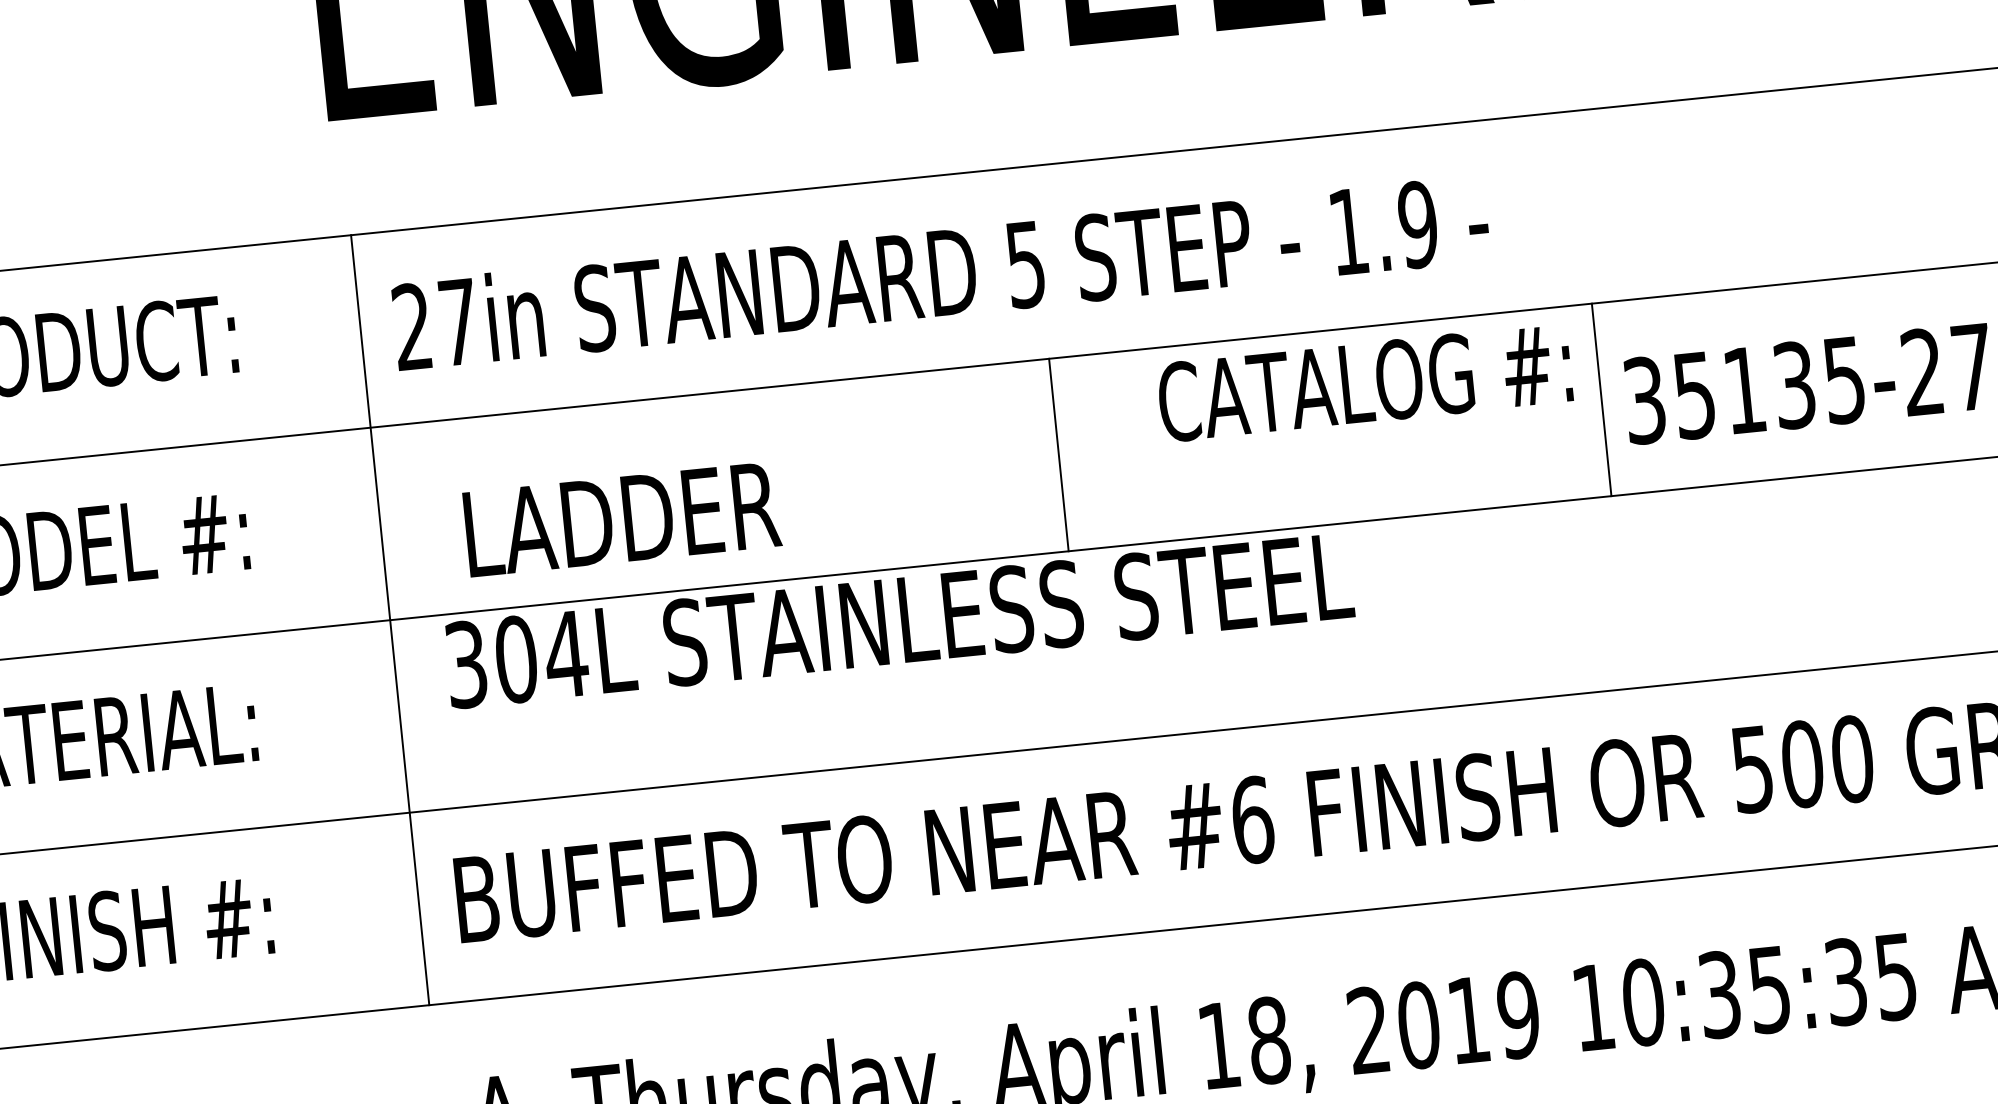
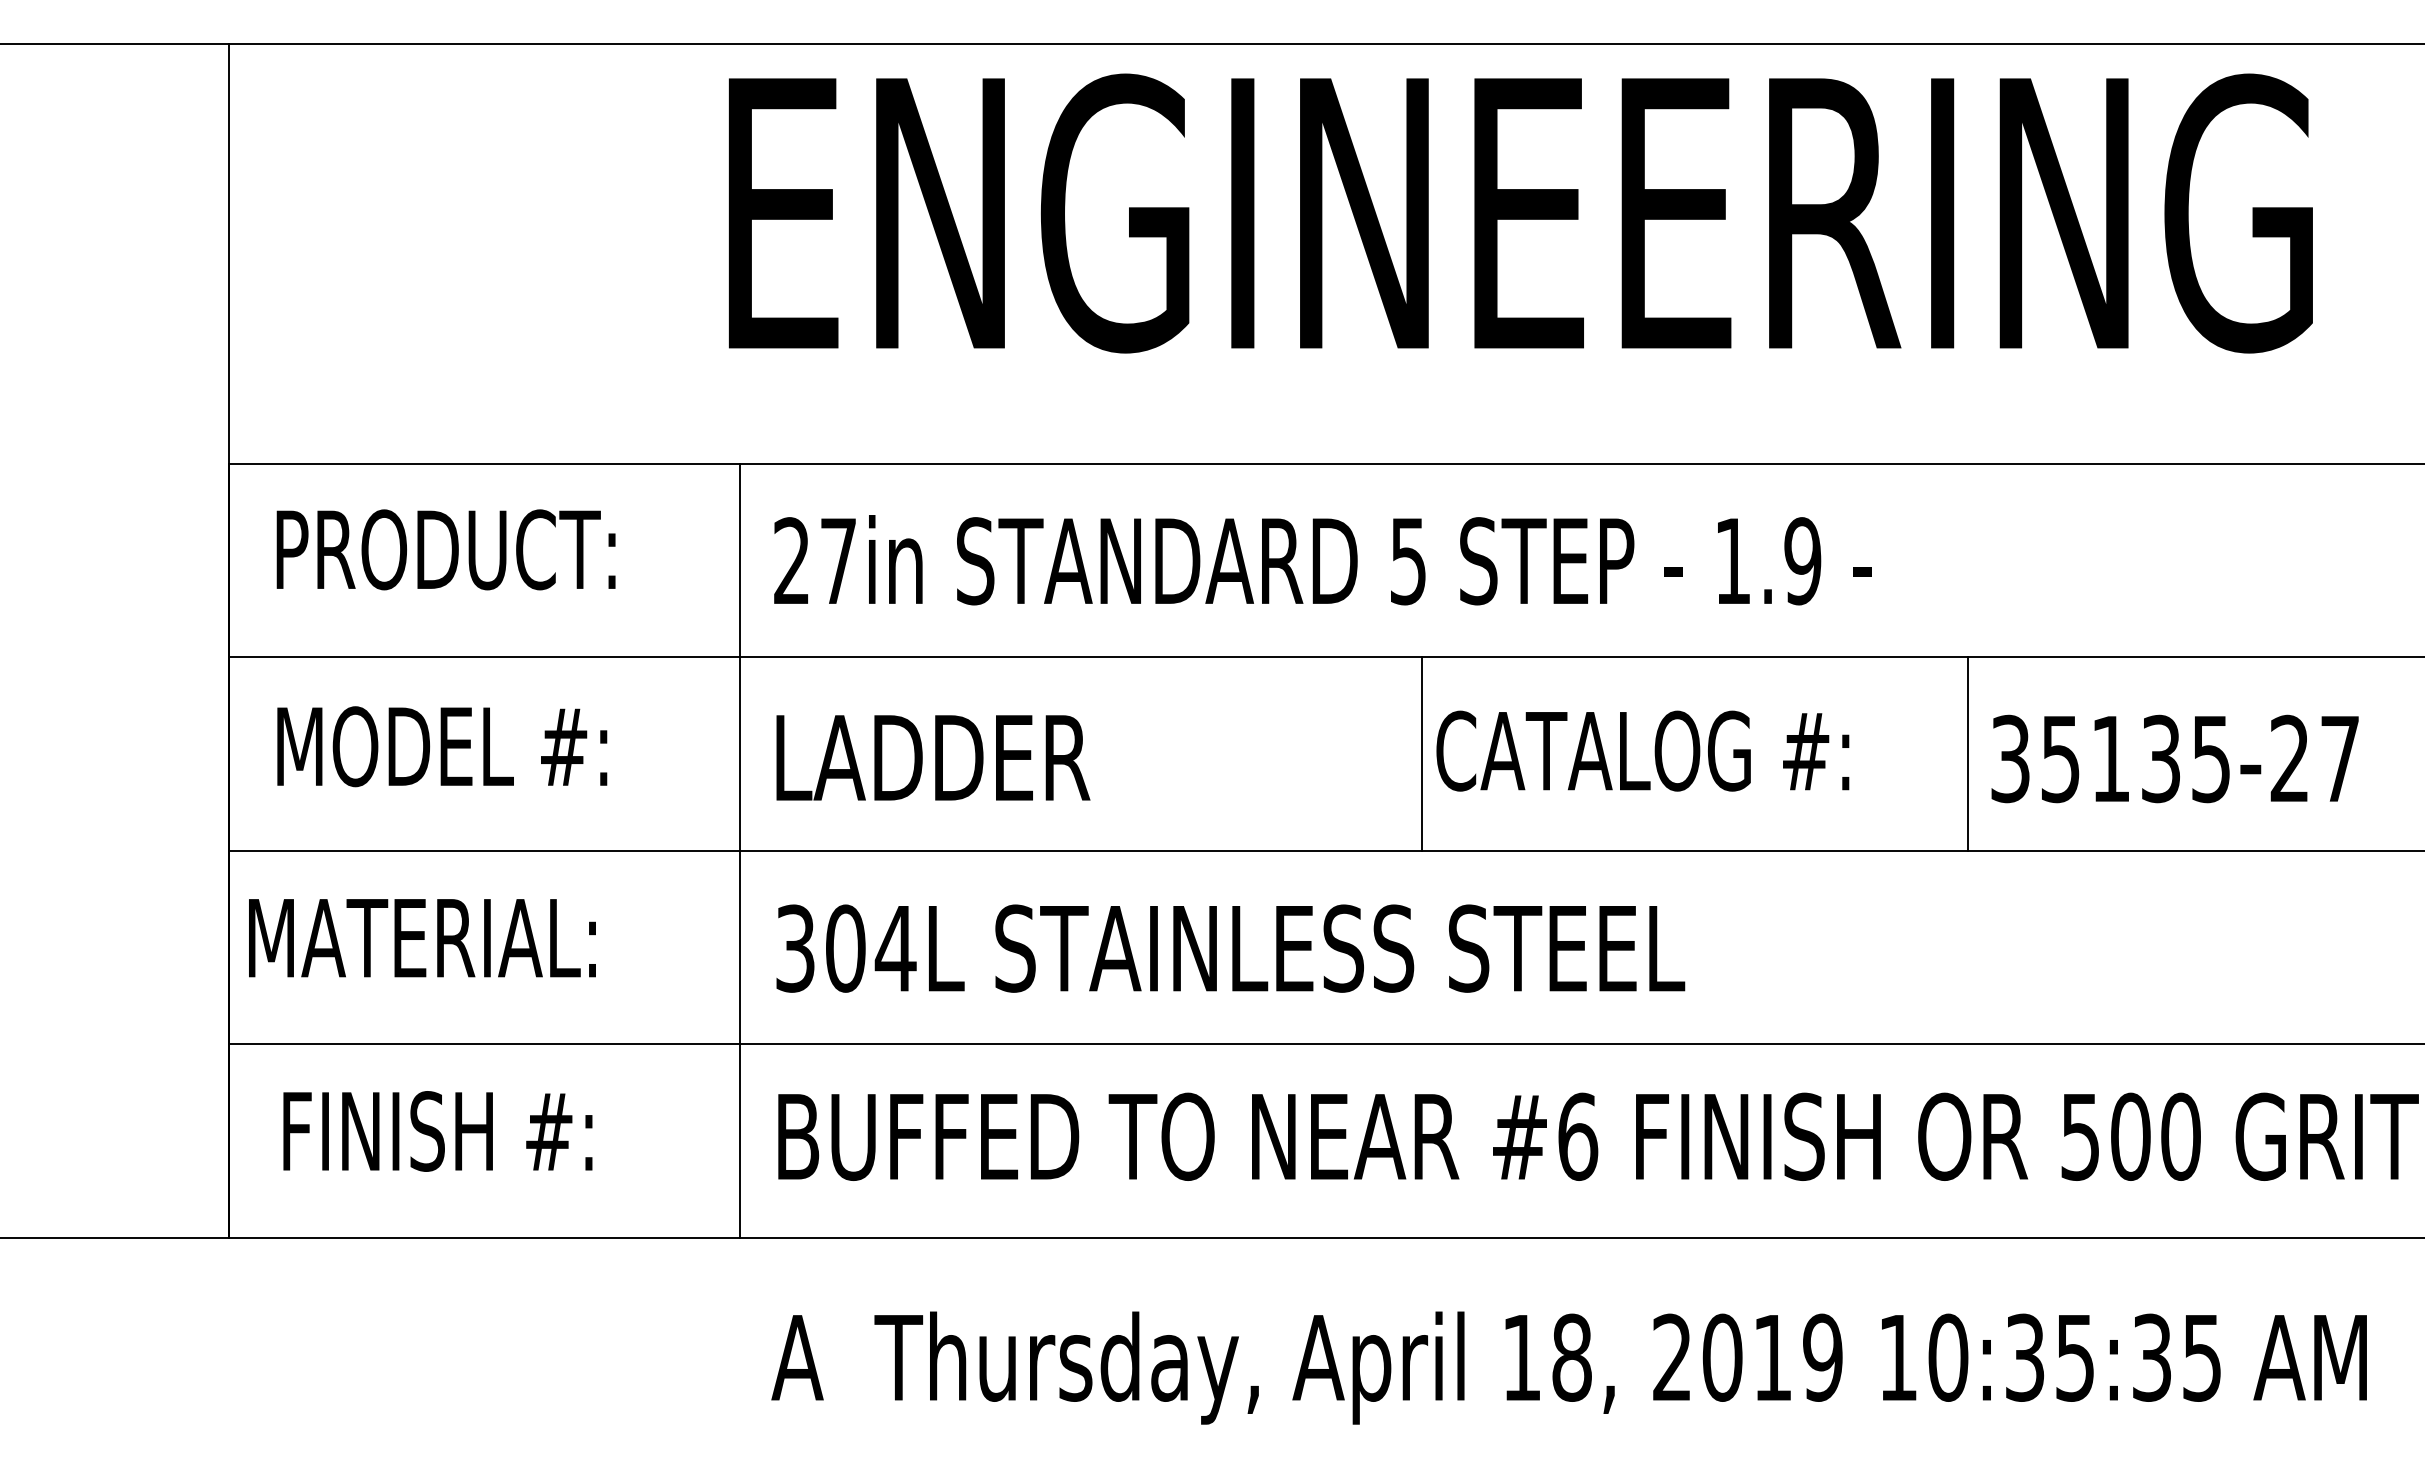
text: (1364, 382) -> (1642, 750), moved
text: (622, 518) -> (933, 757), moved
text: (899, 620) -> (1230, 948), moved

